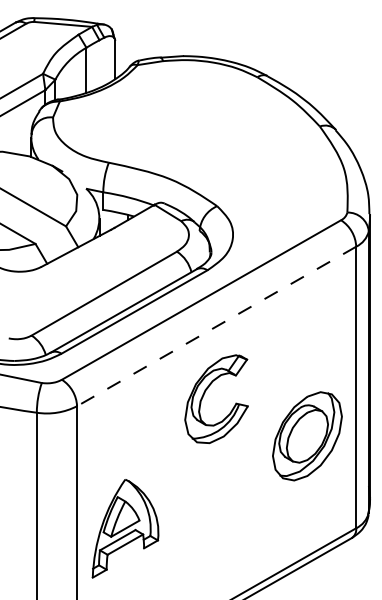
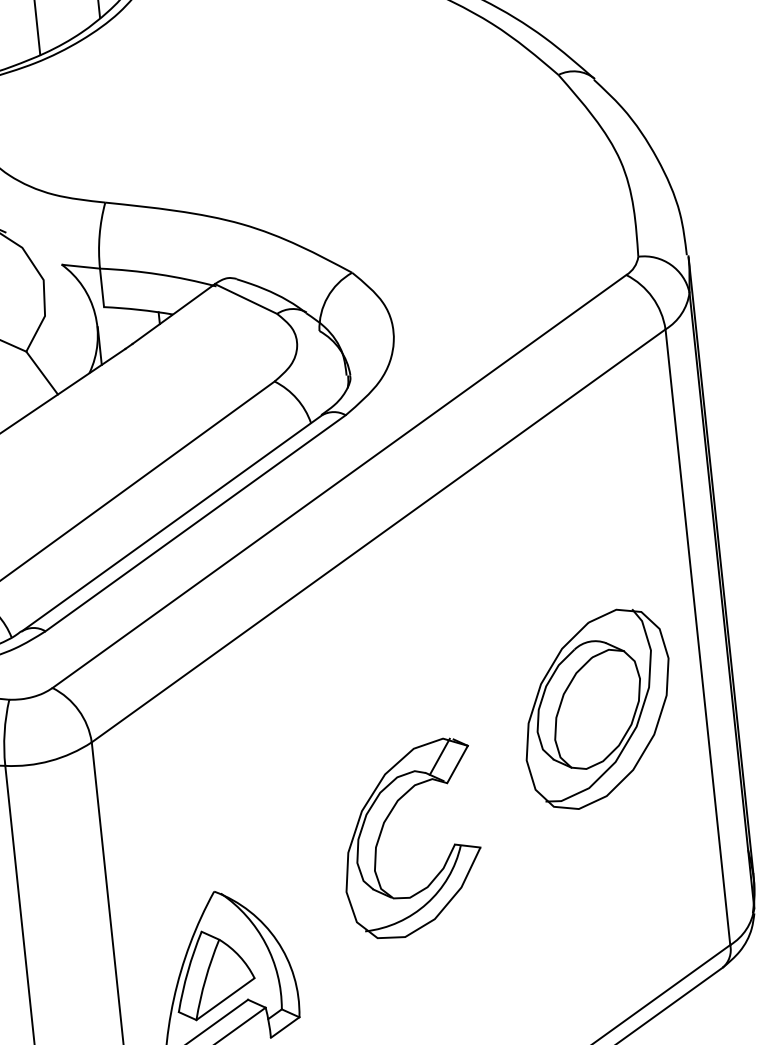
line: (216, 326) -> (378, 536), dashed -> solid
part: (205, 393) -> (384, 829), moved
part: (307, 436) -> (597, 709), moved

